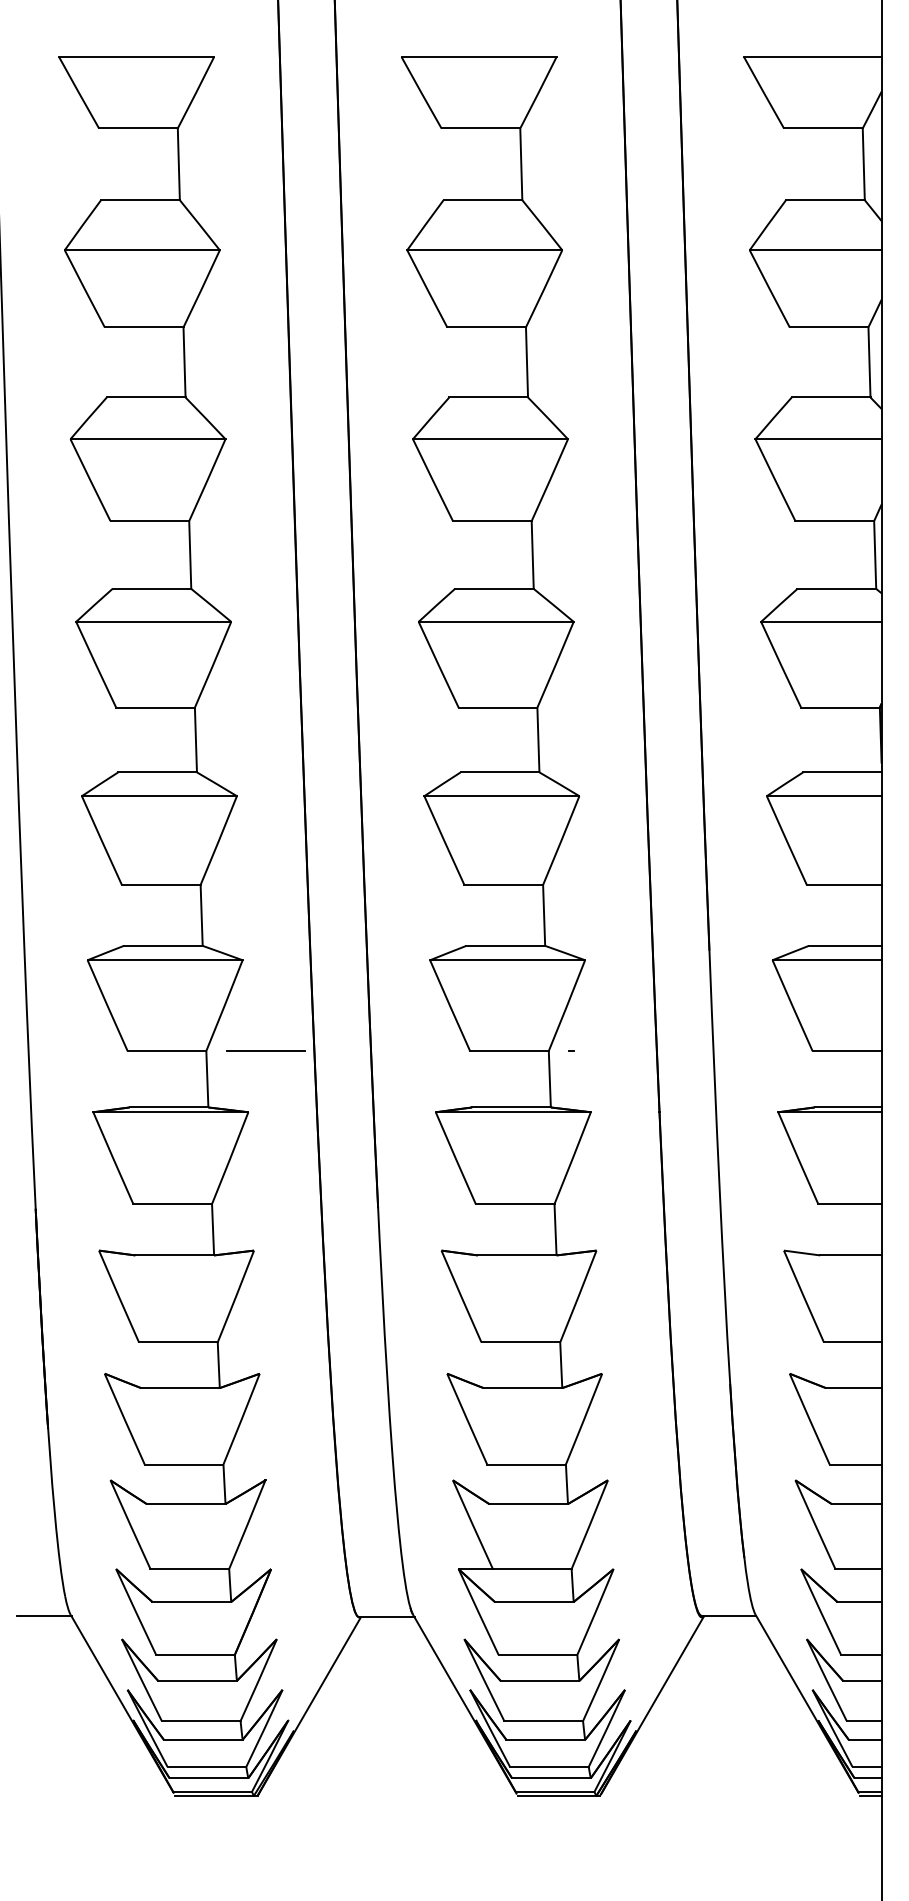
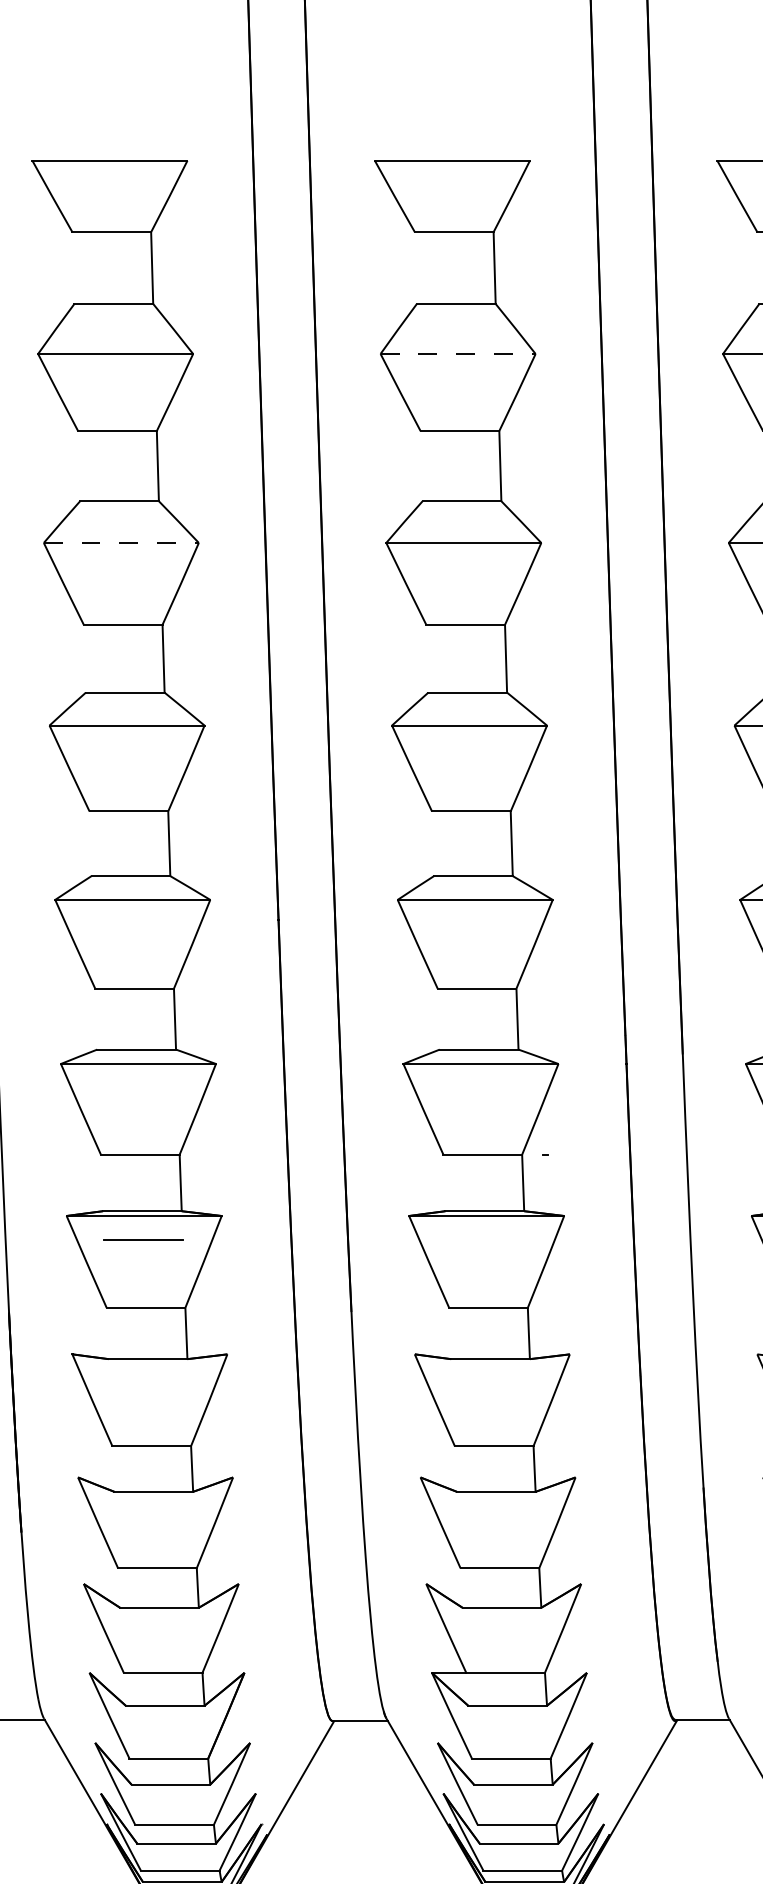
line: (484, 250) -> (457, 354), solid -> dashed
line: (148, 439) -> (121, 543), solid -> dashed
line: (265, 1050) -> (142, 1239), moved

